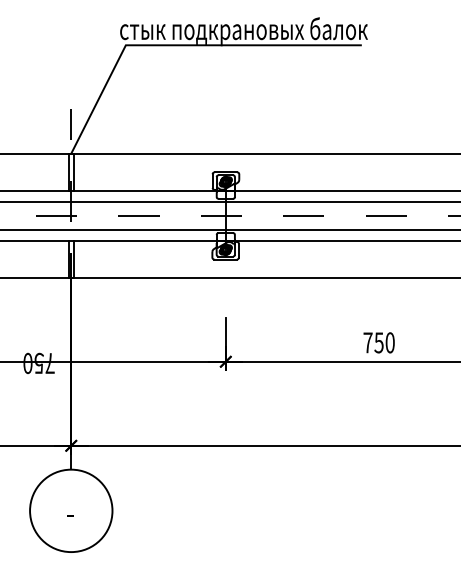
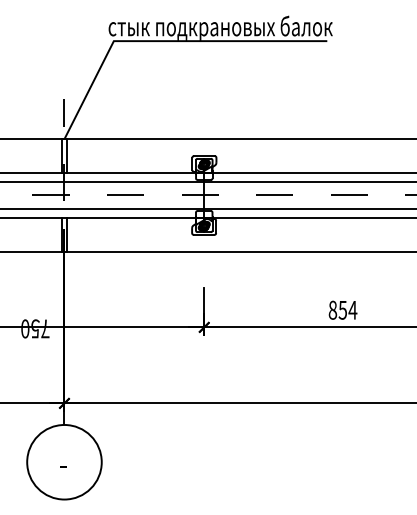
text: (378, 341) -> (342, 309), 750 -> 854

